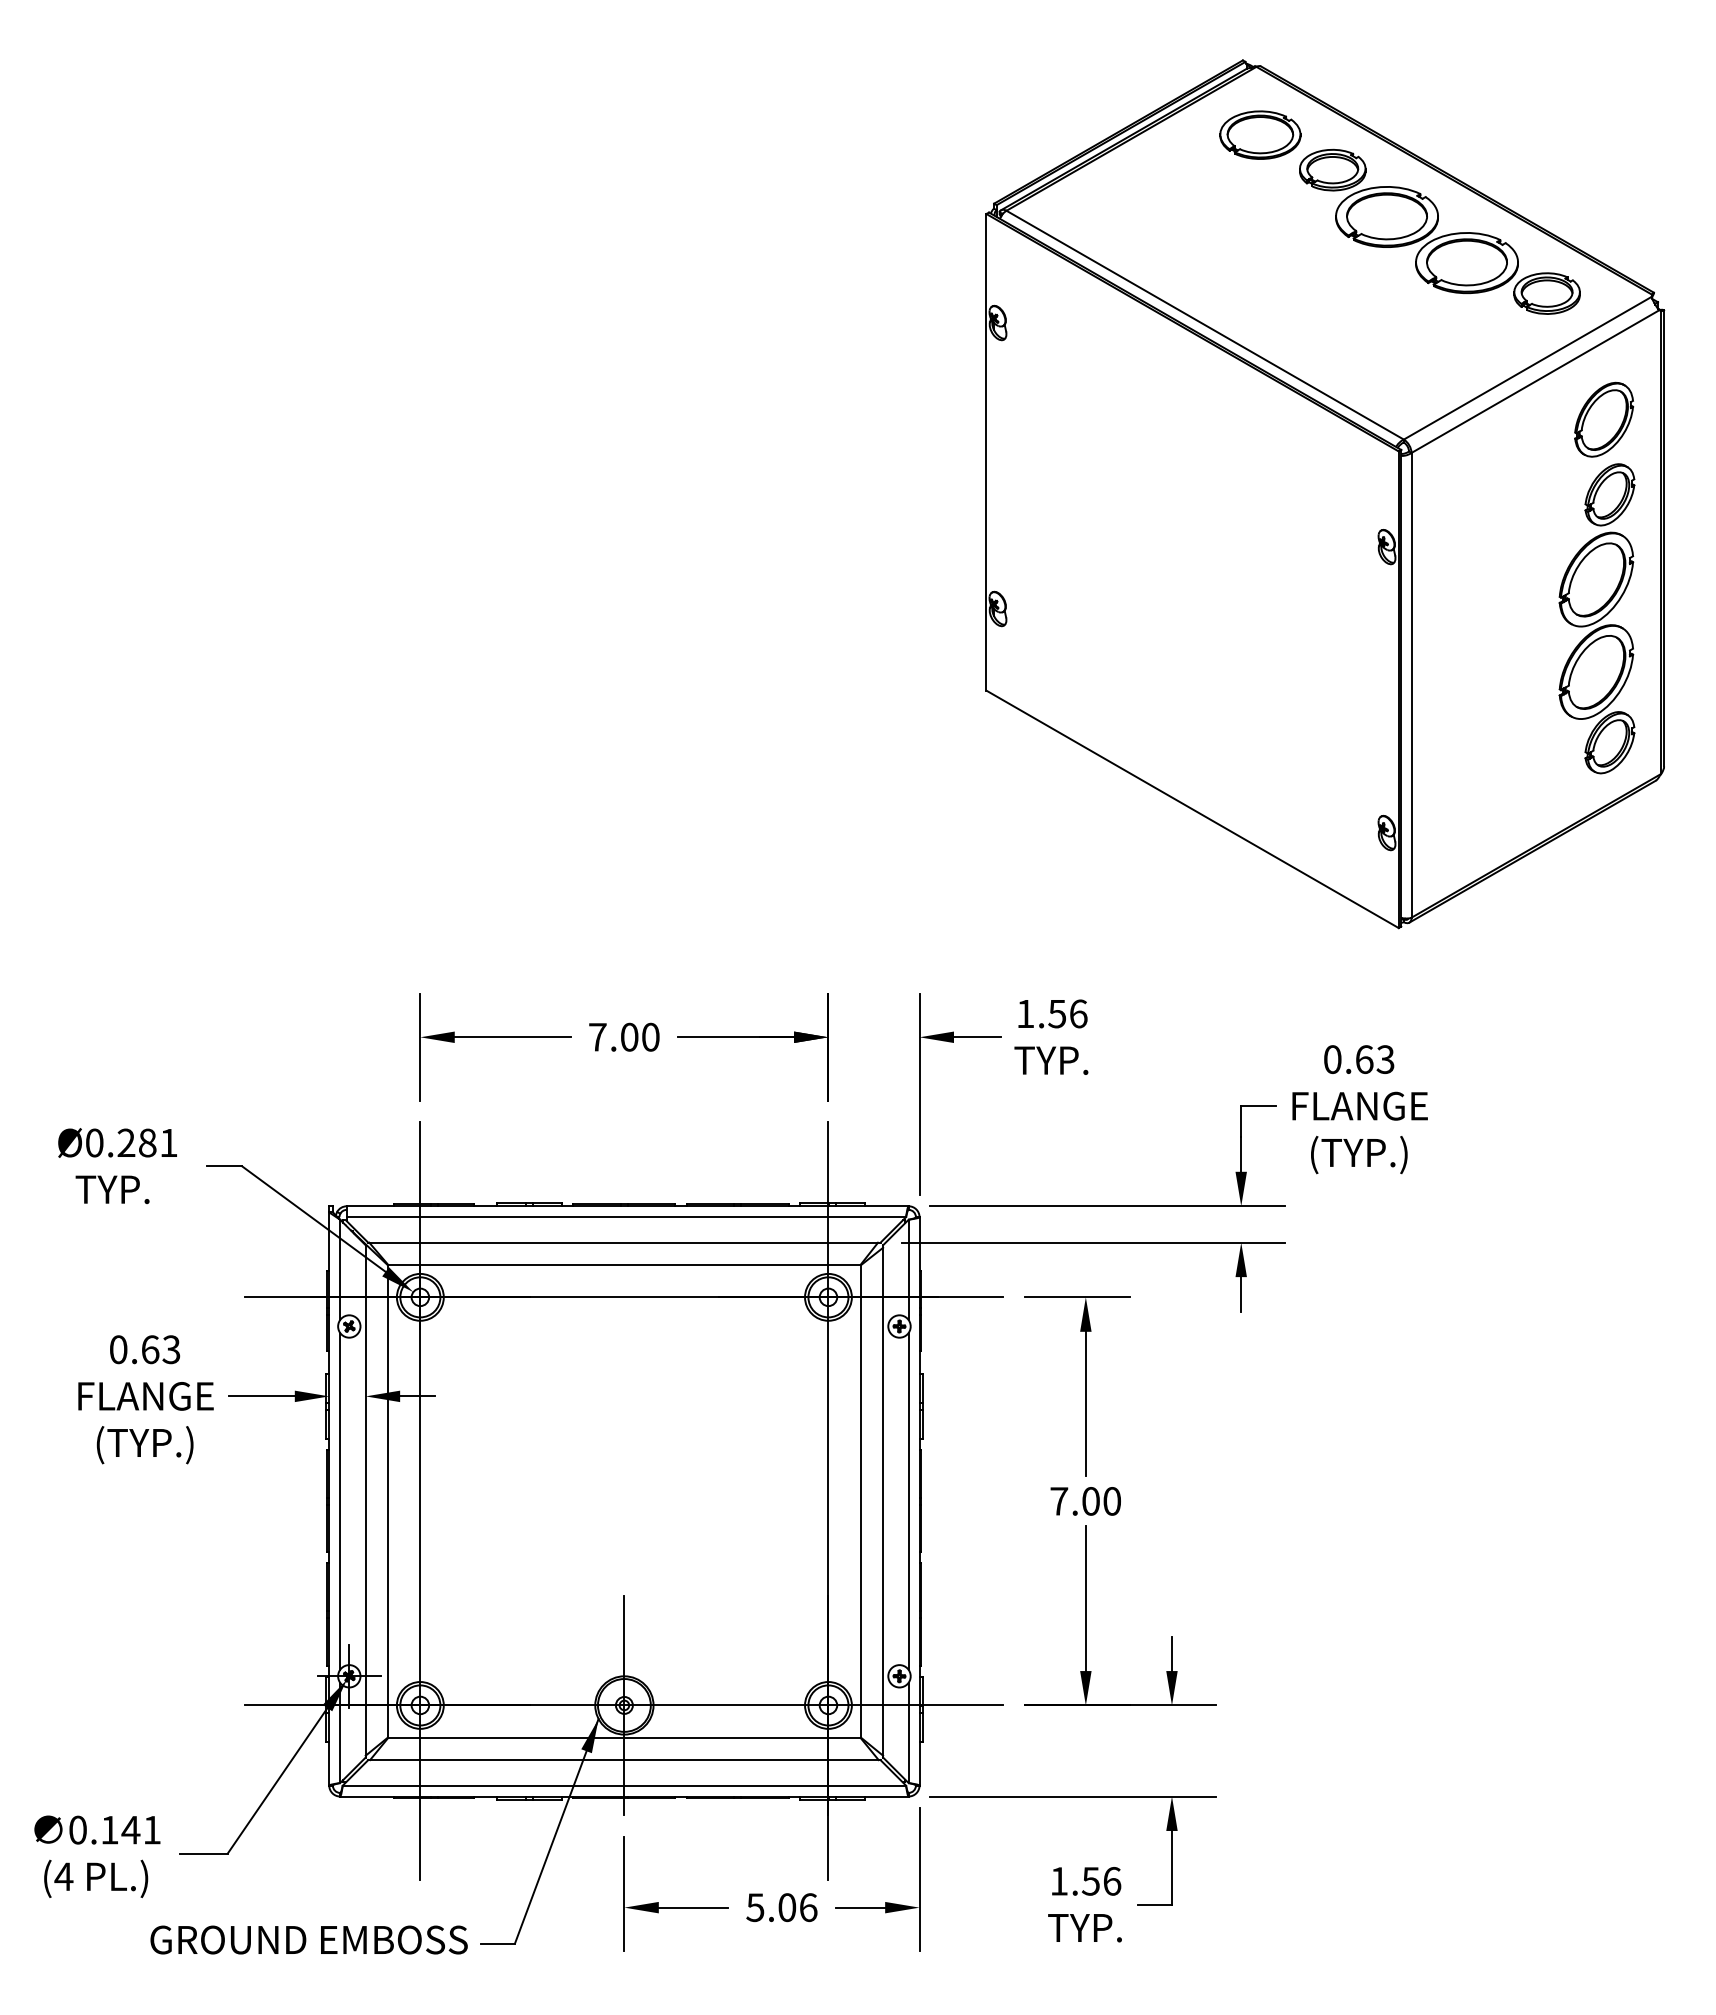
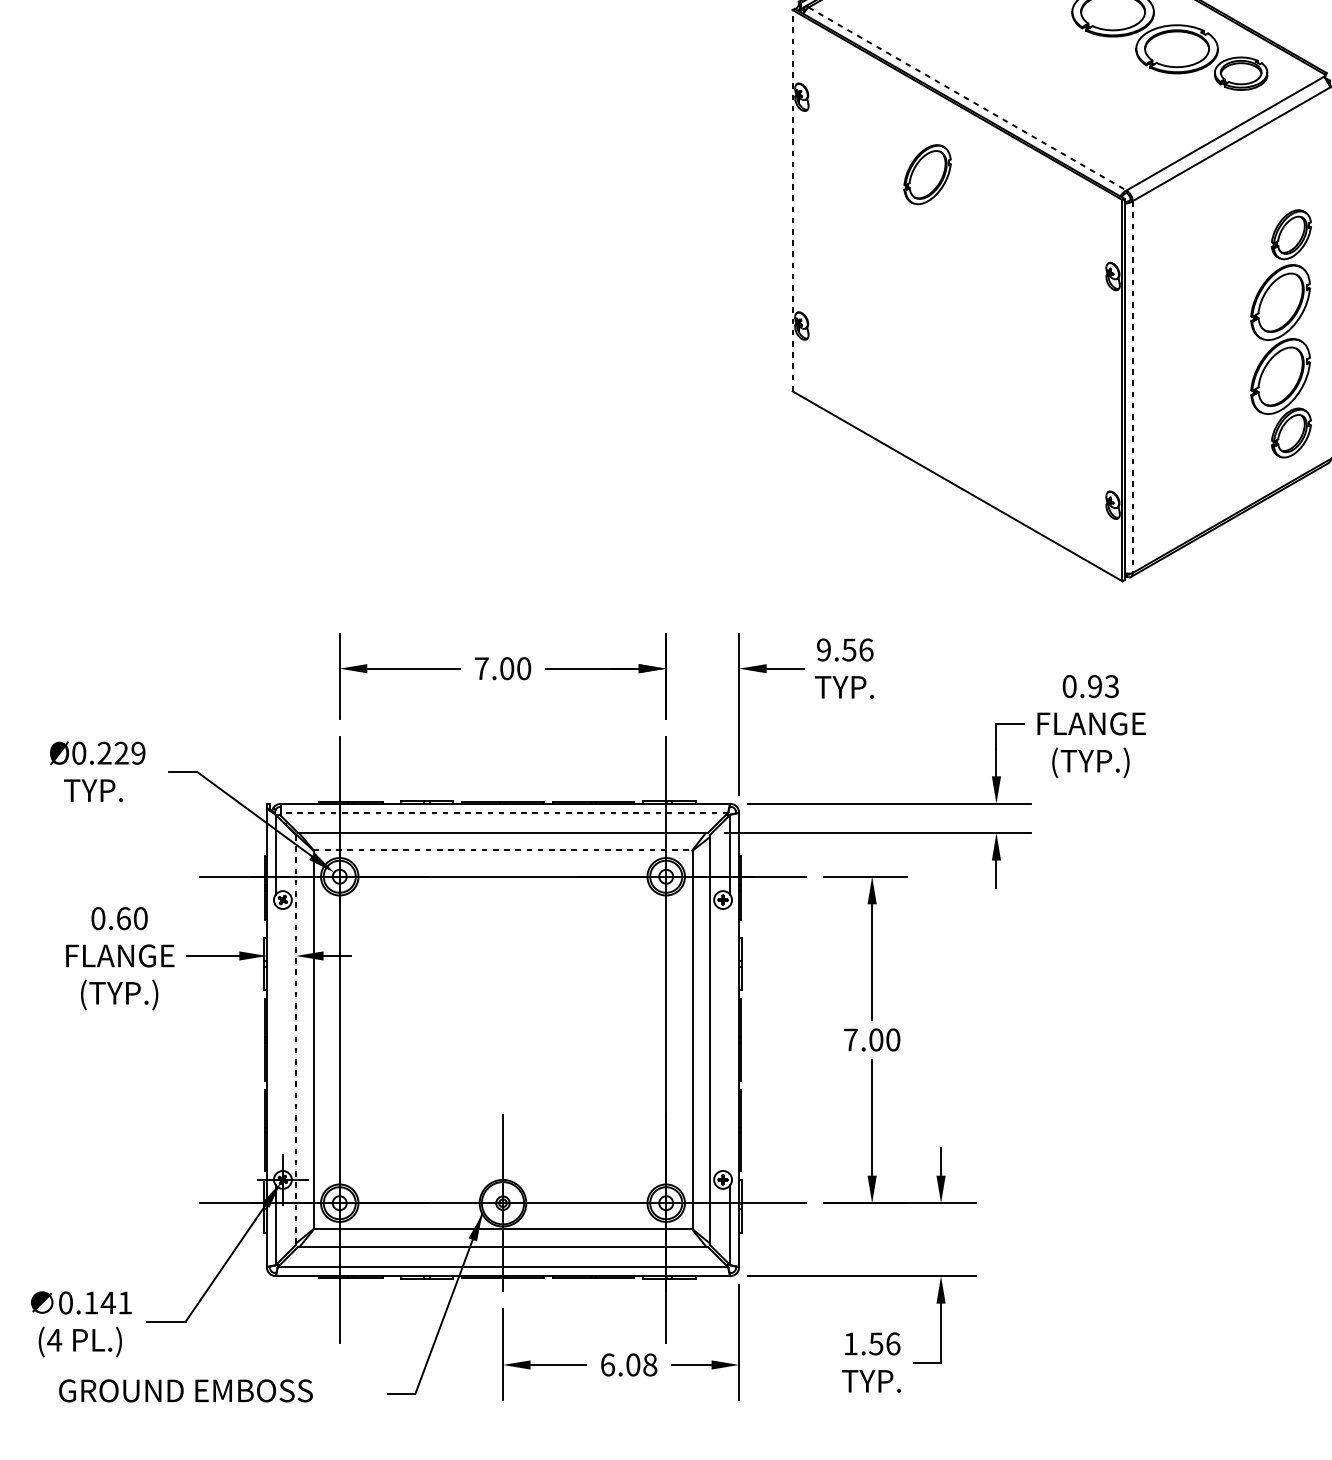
line: (1205, 325) -> (967, 99), solid -> dashed
part: (1604, 419) -> (927, 174), moved
line: (986, 451) -> (792, 200), solid -> dashed
line: (1411, 685) -> (1132, 387), solid -> dashed
text: (1025, 1013) -> (823, 649), 1.56 -> 9.56
text: (1364, 1059) -> (1095, 686), 0.63 -> 0.93
text: (157, 1142) -> (129, 752), Ø0.281 -> Ø0.229
line: (626, 1217) -> (504, 812), solid -> dashed
line: (624, 1264) -> (503, 850), solid -> dashed
text: (171, 1349) -> (140, 918), 0.63 -> 0.60
line: (340, 1500) -> (275, 1039), removed
line: (908, 1500) -> (730, 1039), removed
line: (365, 1501) -> (295, 1040), solid -> dashed
text: (781, 1907) -> (628, 1364), 5.06 -> 6.08
text: (308, 1939) -> (185, 1390), moved

